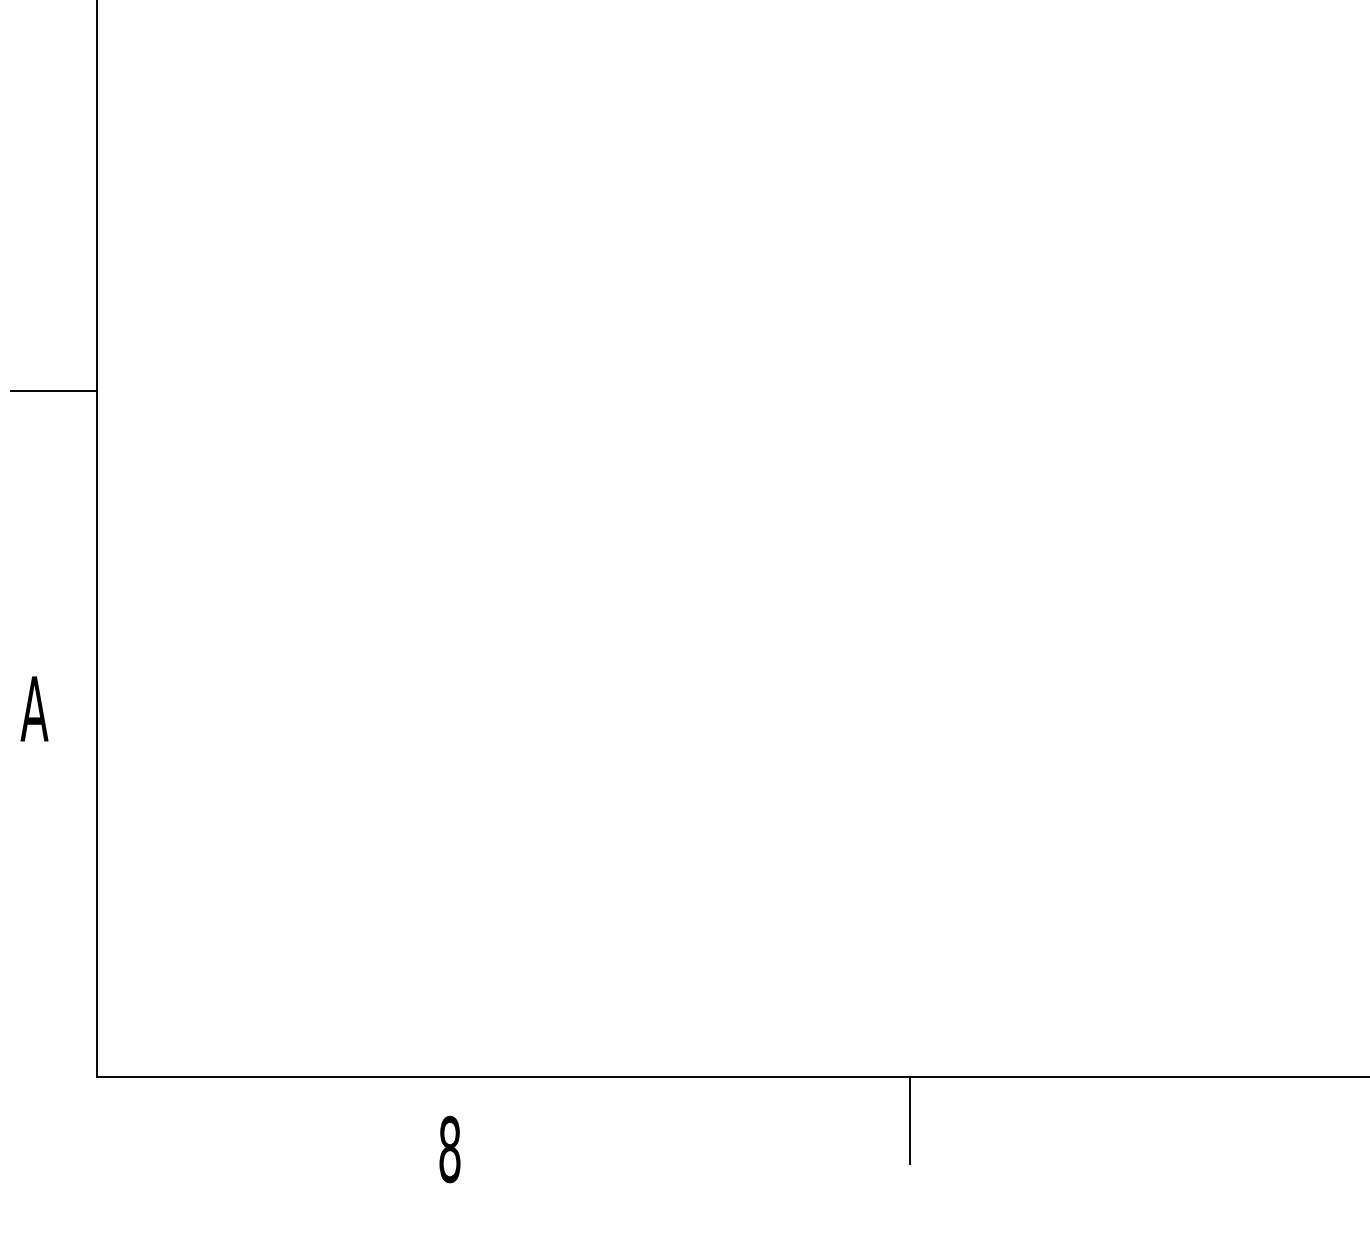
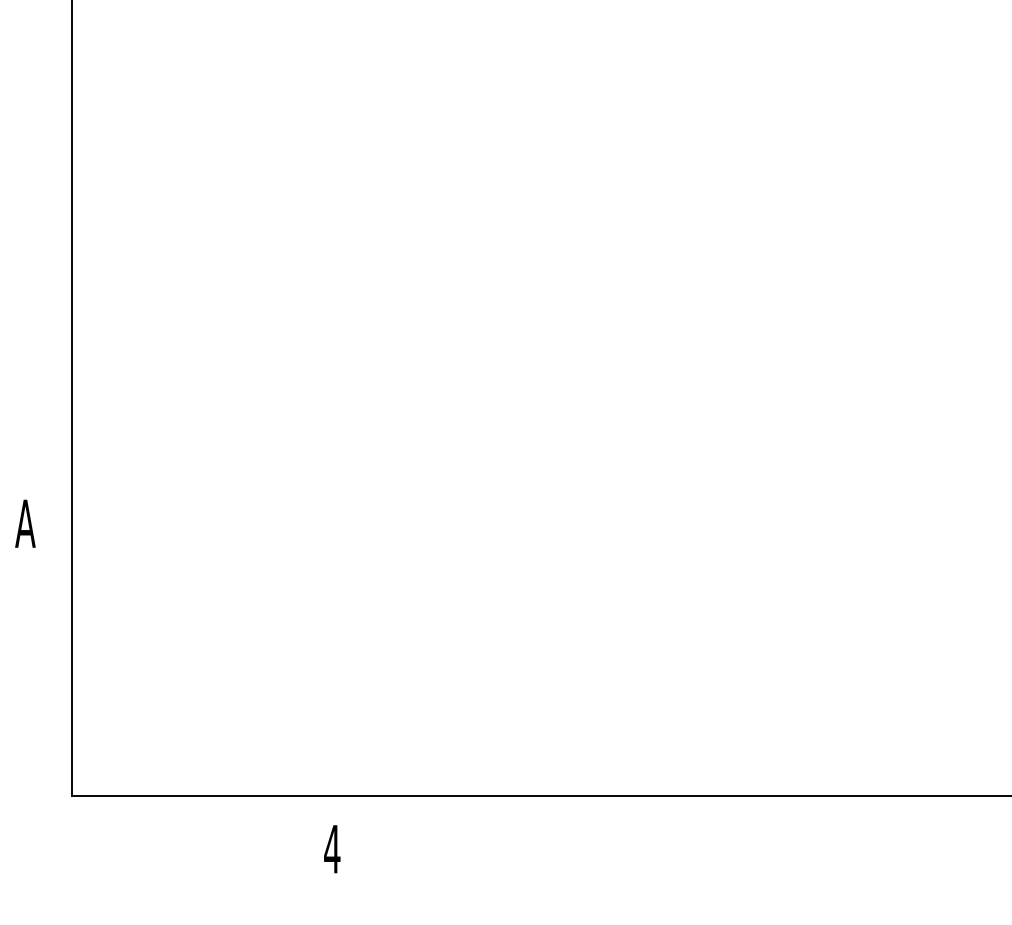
line: (53, 390) -> (39, 288), removed
line: (910, 1120) -> (672, 827), removed
text: (450, 1149) -> (332, 849), 8 -> 4

